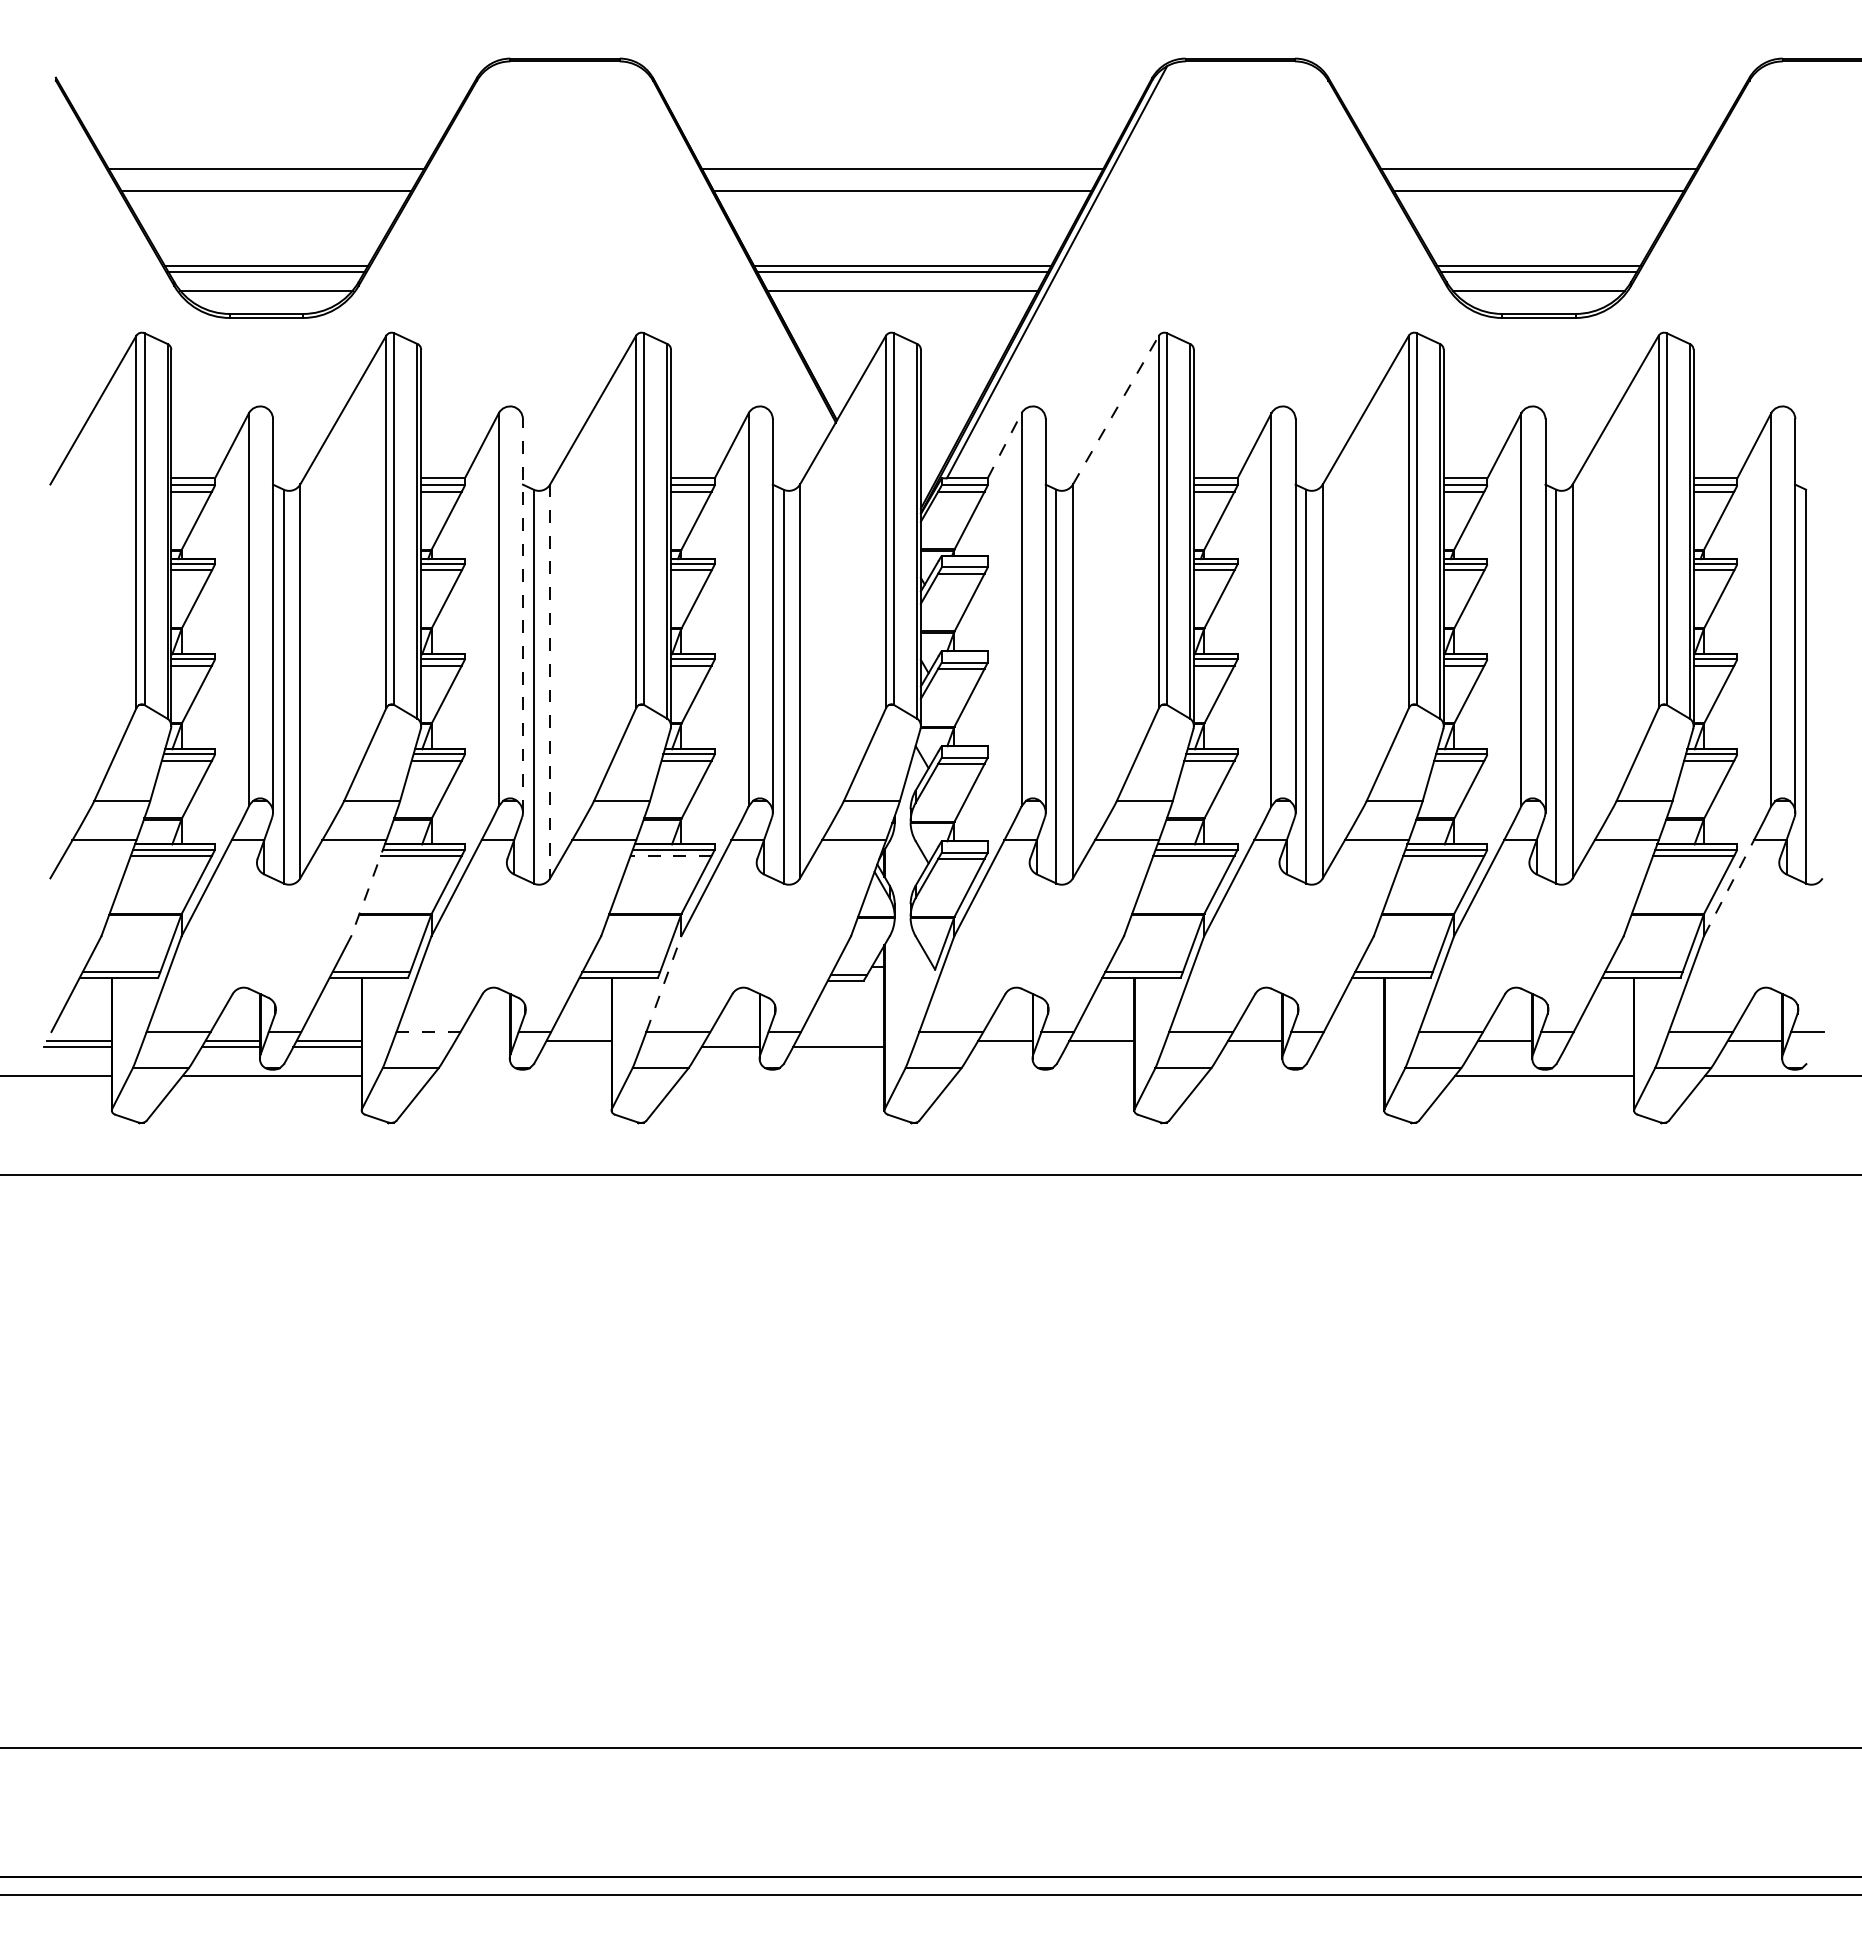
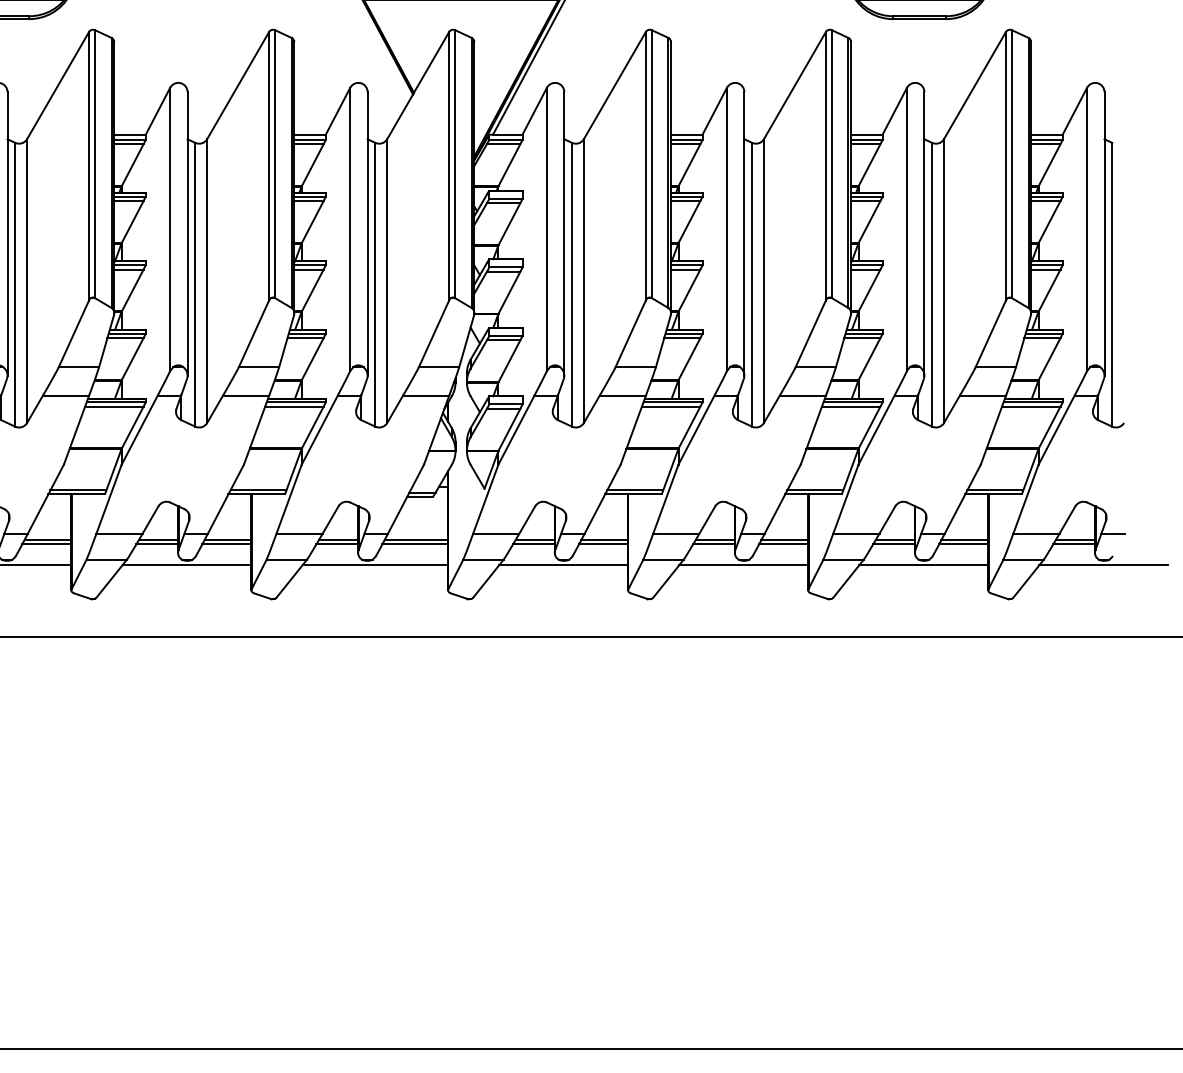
line: (1115, 410) -> (614, 85), dashed -> solid
line: (1004, 445) -> (534, 111), dashed -> solid
line: (522, 615) -> (187, 233), dashed -> solid
line: (550, 681) -> (207, 281), dashed -> solid
line: (671, 855) -> (294, 406), dashed -> solid
line: (1729, 887) -> (1057, 429), dashed -> solid
line: (368, 888) -> (76, 430), dashed -> solid
line: (663, 984) -> (288, 499), dashed -> solid
line: (429, 1031) -> (120, 533), dashed -> solid
line: (482, 1040) -> (158, 539), added
line: (732, 1040) -> (338, 539), added
line: (840, 1040) -> (416, 539), added
line: (1351, 1040) -> (784, 539), added
line: (1601, 1040) -> (964, 539), added
line: (480, 1046) -> (157, 544), added
line: (577, 1046) -> (226, 544), added
line: (1003, 1046) -> (533, 544), added
line: (1100, 1046) -> (603, 544), added
line: (1253, 1046) -> (714, 544), added
line: (1350, 1046) -> (783, 544), added
line: (1503, 1046) -> (894, 544), added
line: (1599, 1046) -> (963, 544), added
line: (1753, 1046) -> (1074, 544), added
line: (521, 1075) -> (186, 565), added
line: (783, 1075) -> (375, 565), added
line: (1044, 1075) -> (563, 565), added
line: (1294, 1075) -> (743, 565), added

